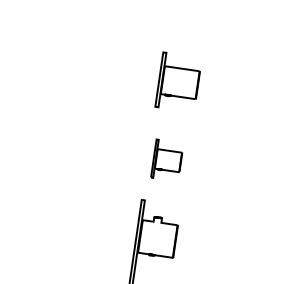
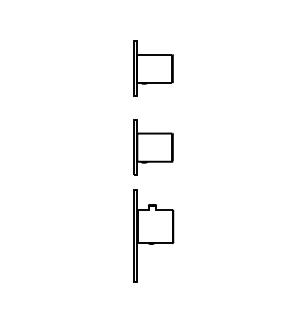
part: (167, 160) -> (153, 147), size x1.43

